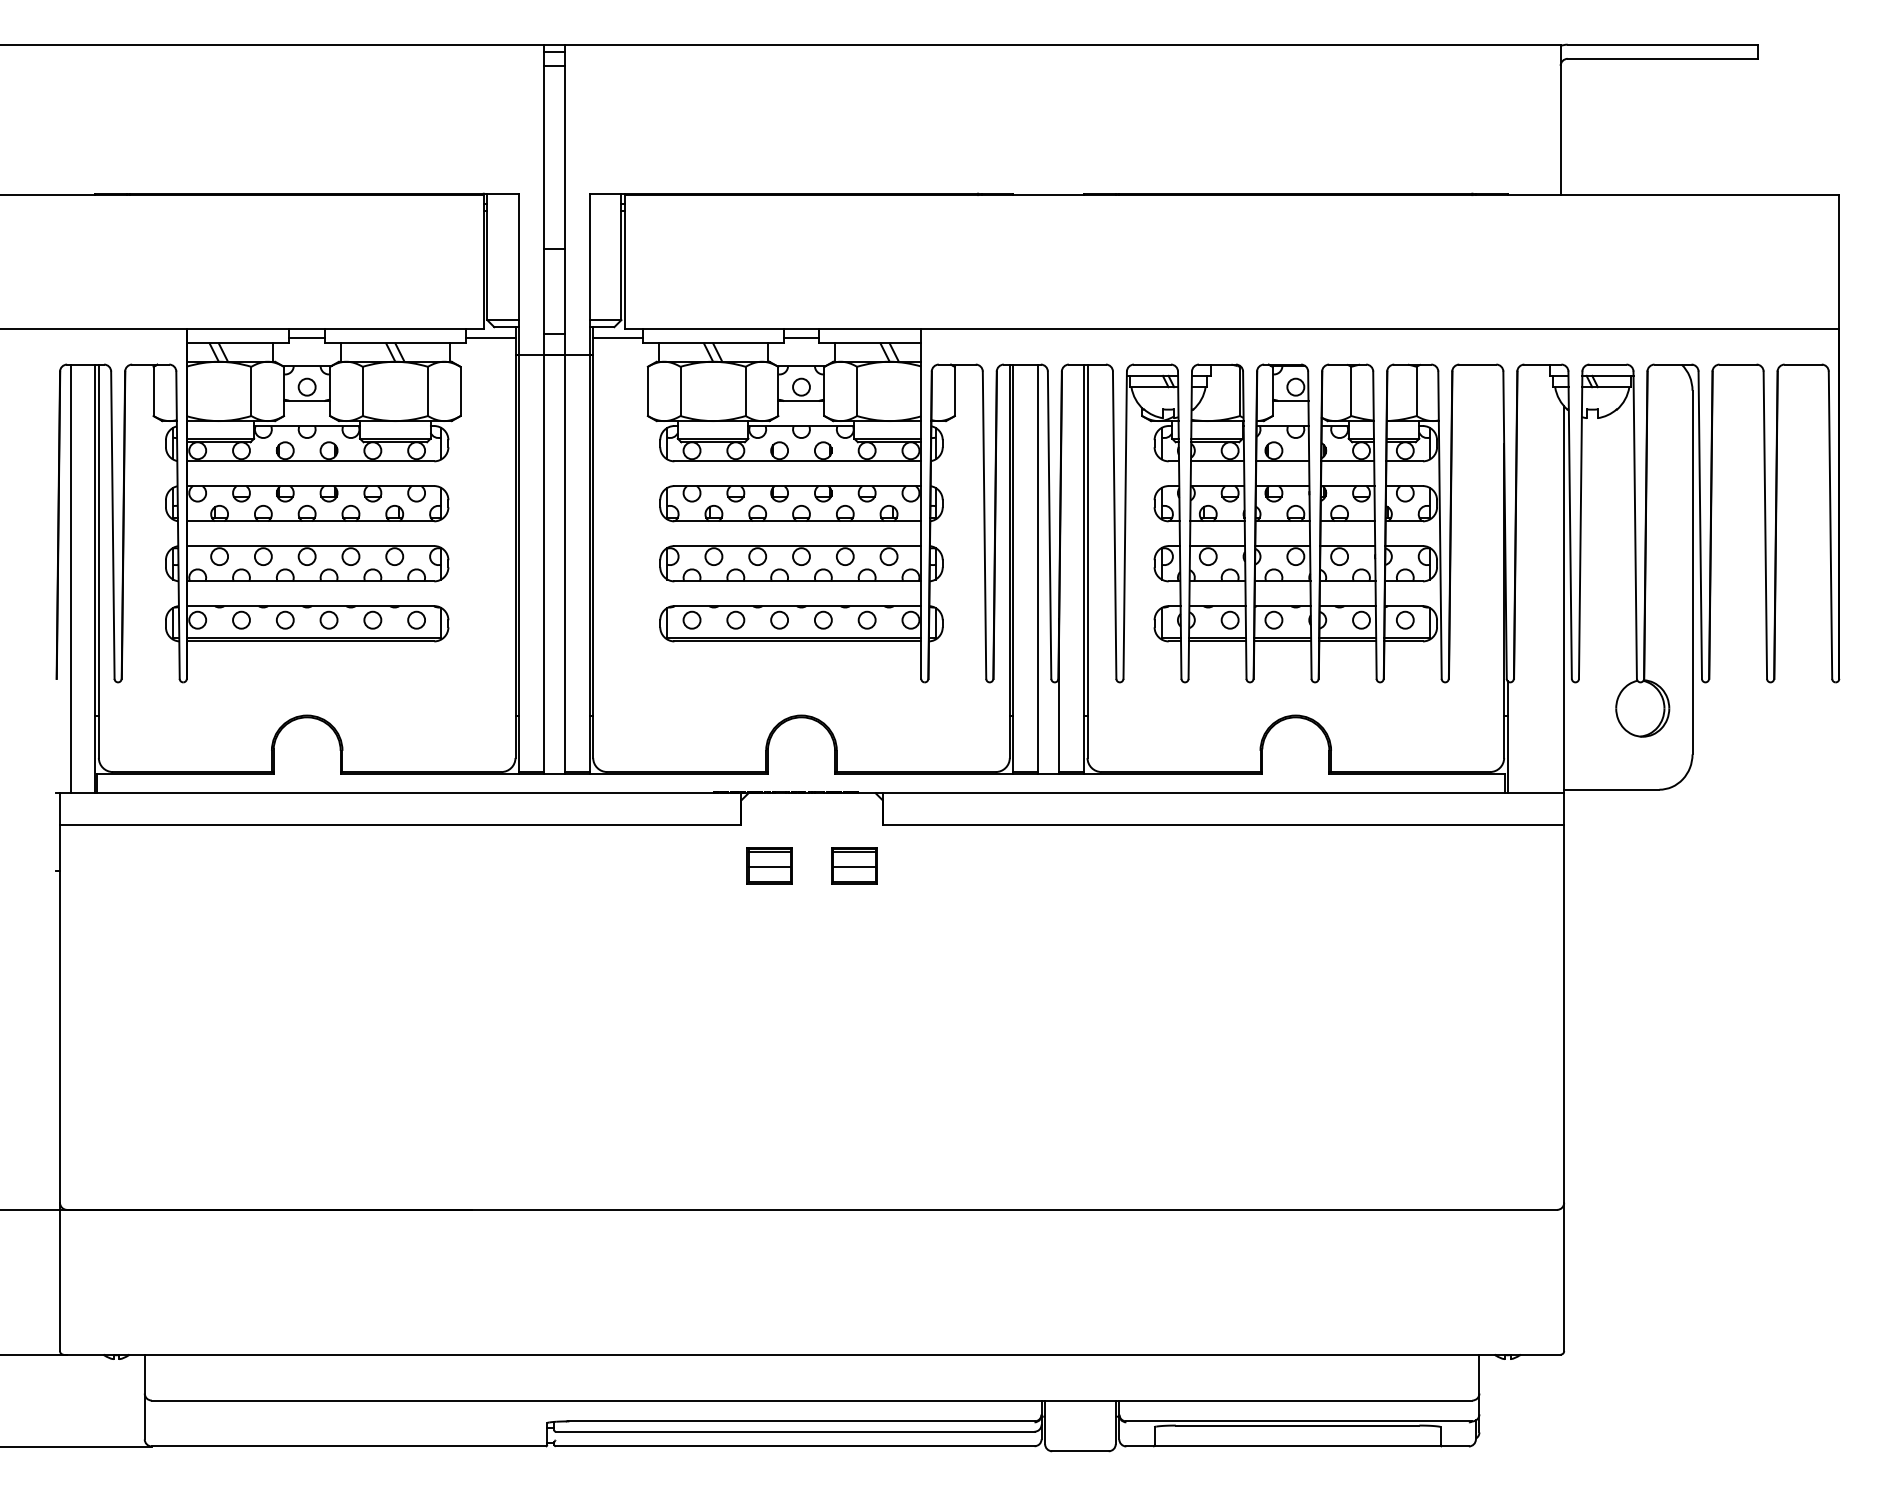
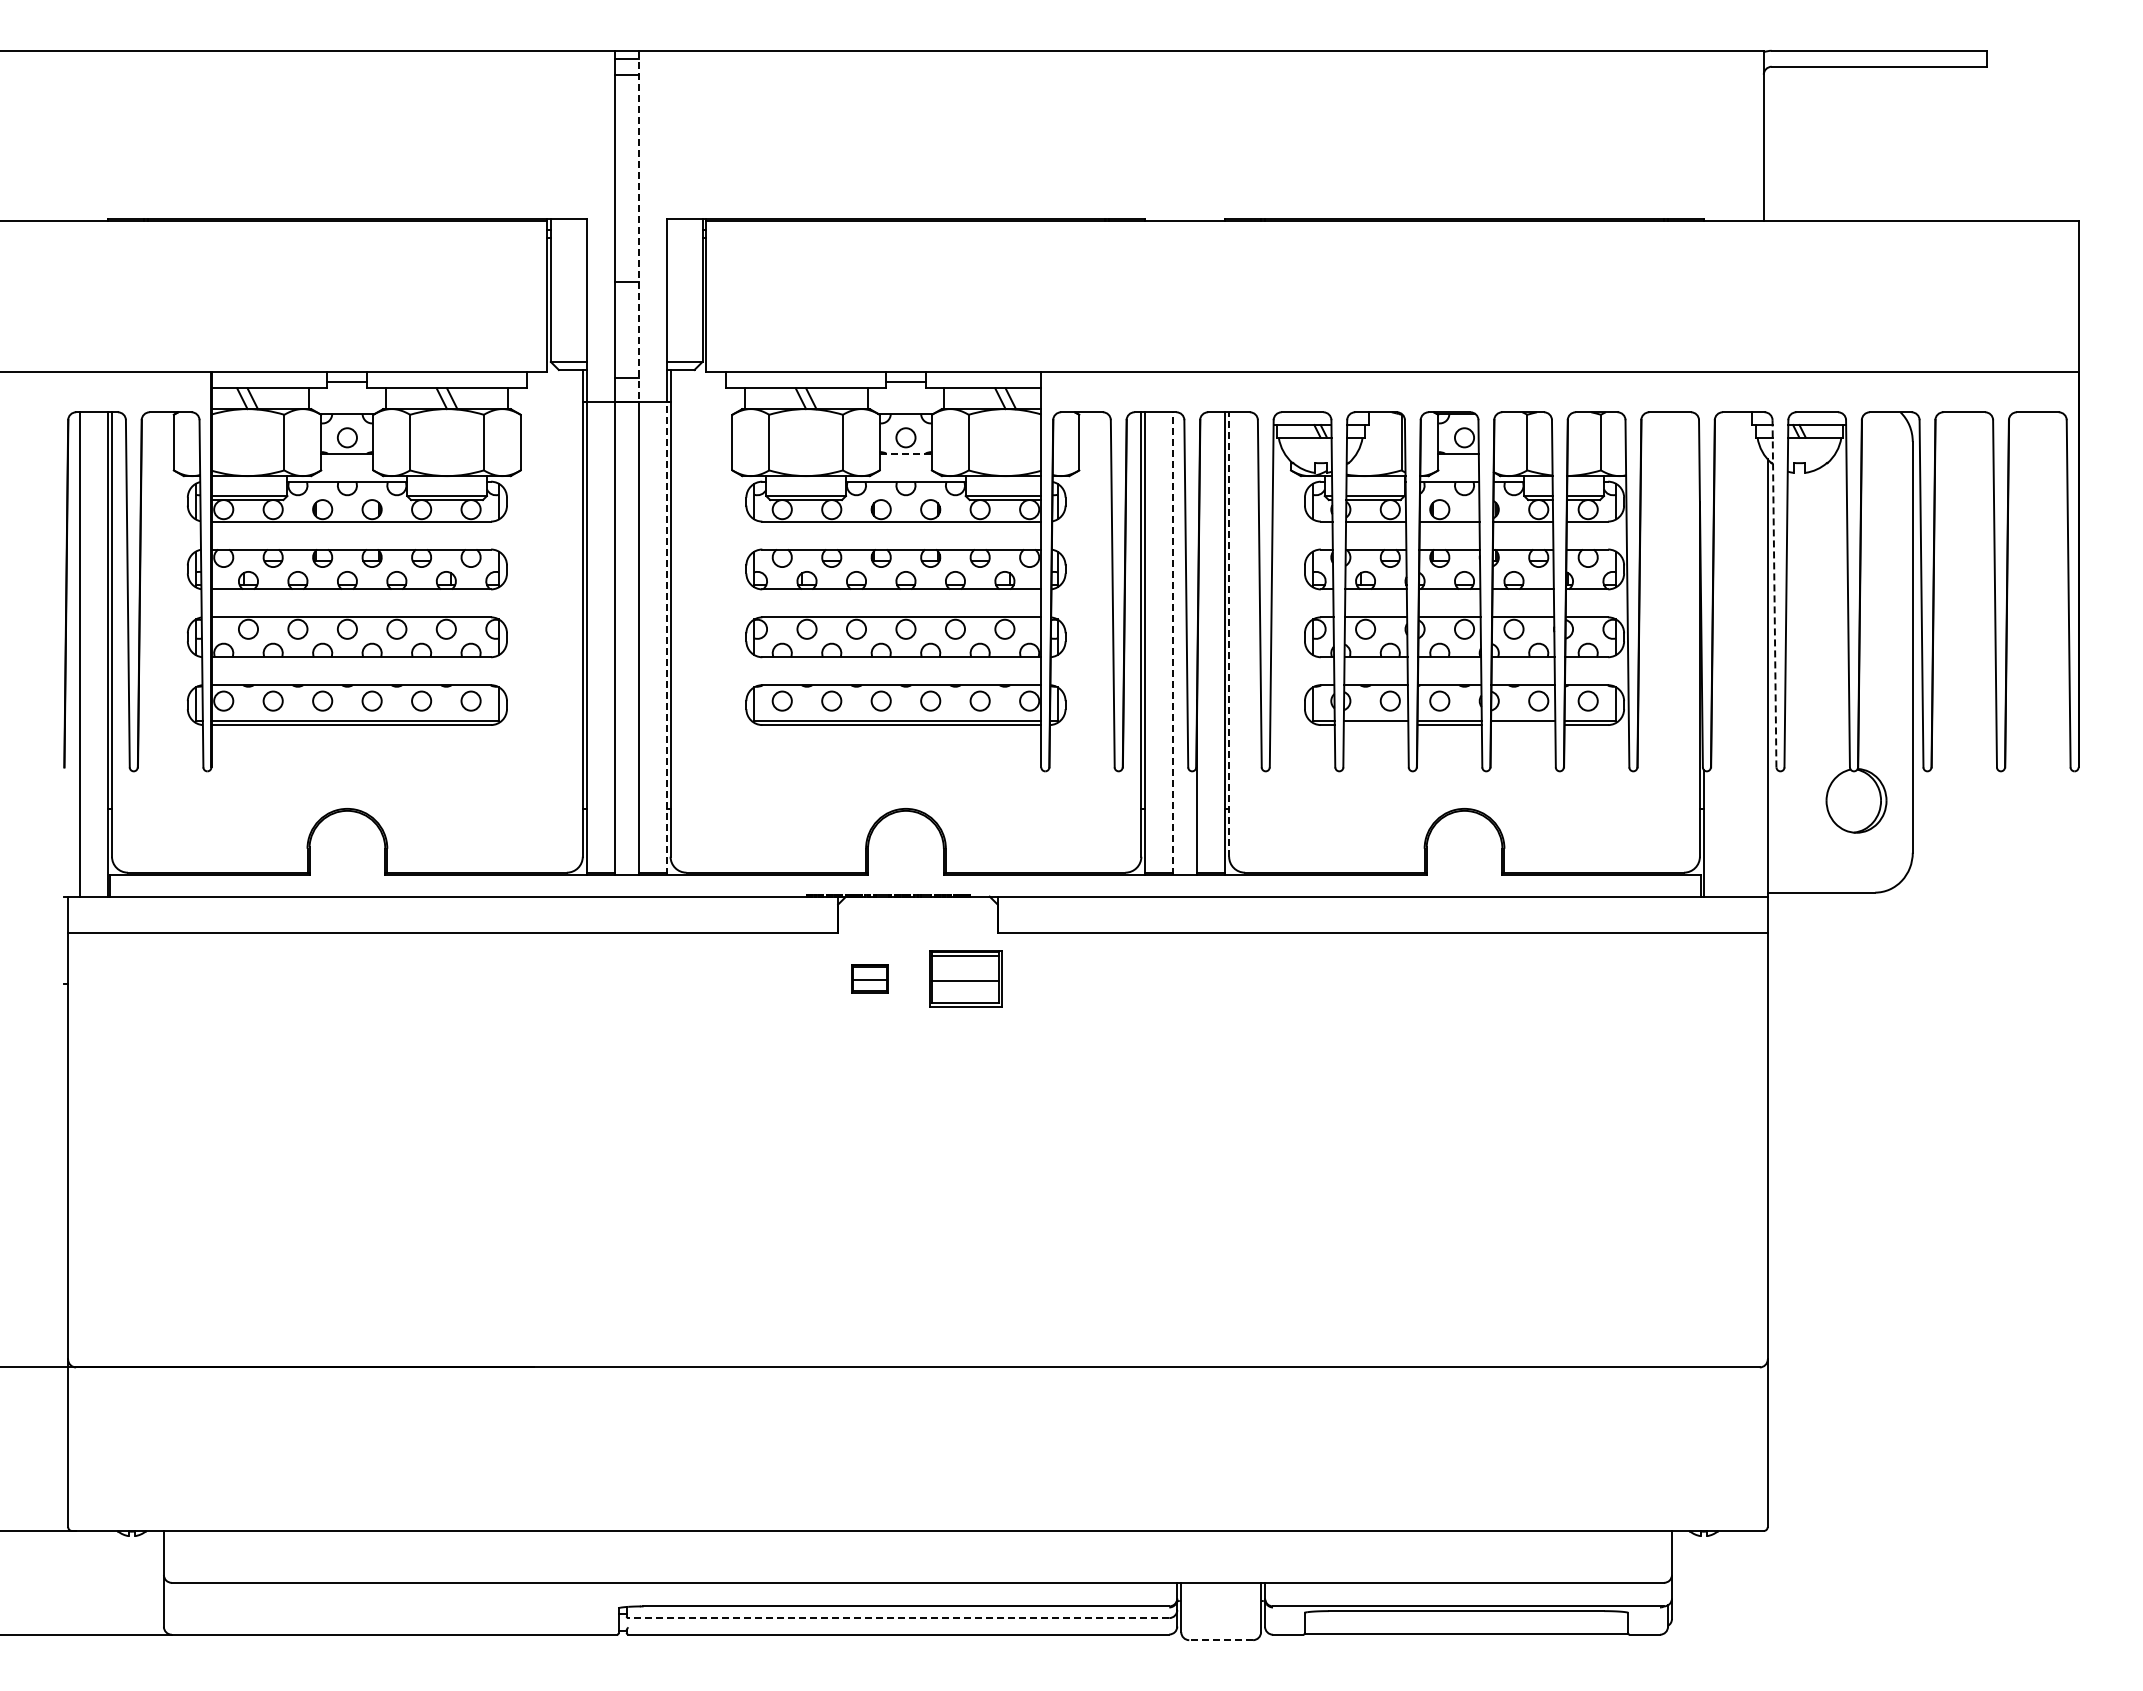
line: (564, 200) -> (638, 226), solid -> dashed
line: (490, 337) -> (554, 381), removed
line: (617, 337) -> (698, 381), removed
line: (801, 401) -> (906, 453), solid -> dashed
line: (1570, 524) -> (1774, 593), solid -> dashed
line: (1087, 561) -> (1229, 634), solid -> dashed
line: (589, 564) -> (666, 638), solid -> dashed
line: (1038, 569) -> (1173, 643), solid -> dashed
line: (1217, 641) -> (1375, 725), removed
line: (1348, 641) -> (1523, 725), removed
part: (770, 865) -> (870, 978), size x0.7
part: (854, 865) -> (965, 978), size x1.4
line: (794, 1432) -> (898, 1618), solid -> dashed
line: (1080, 1451) -> (1221, 1640), solid -> dashed

